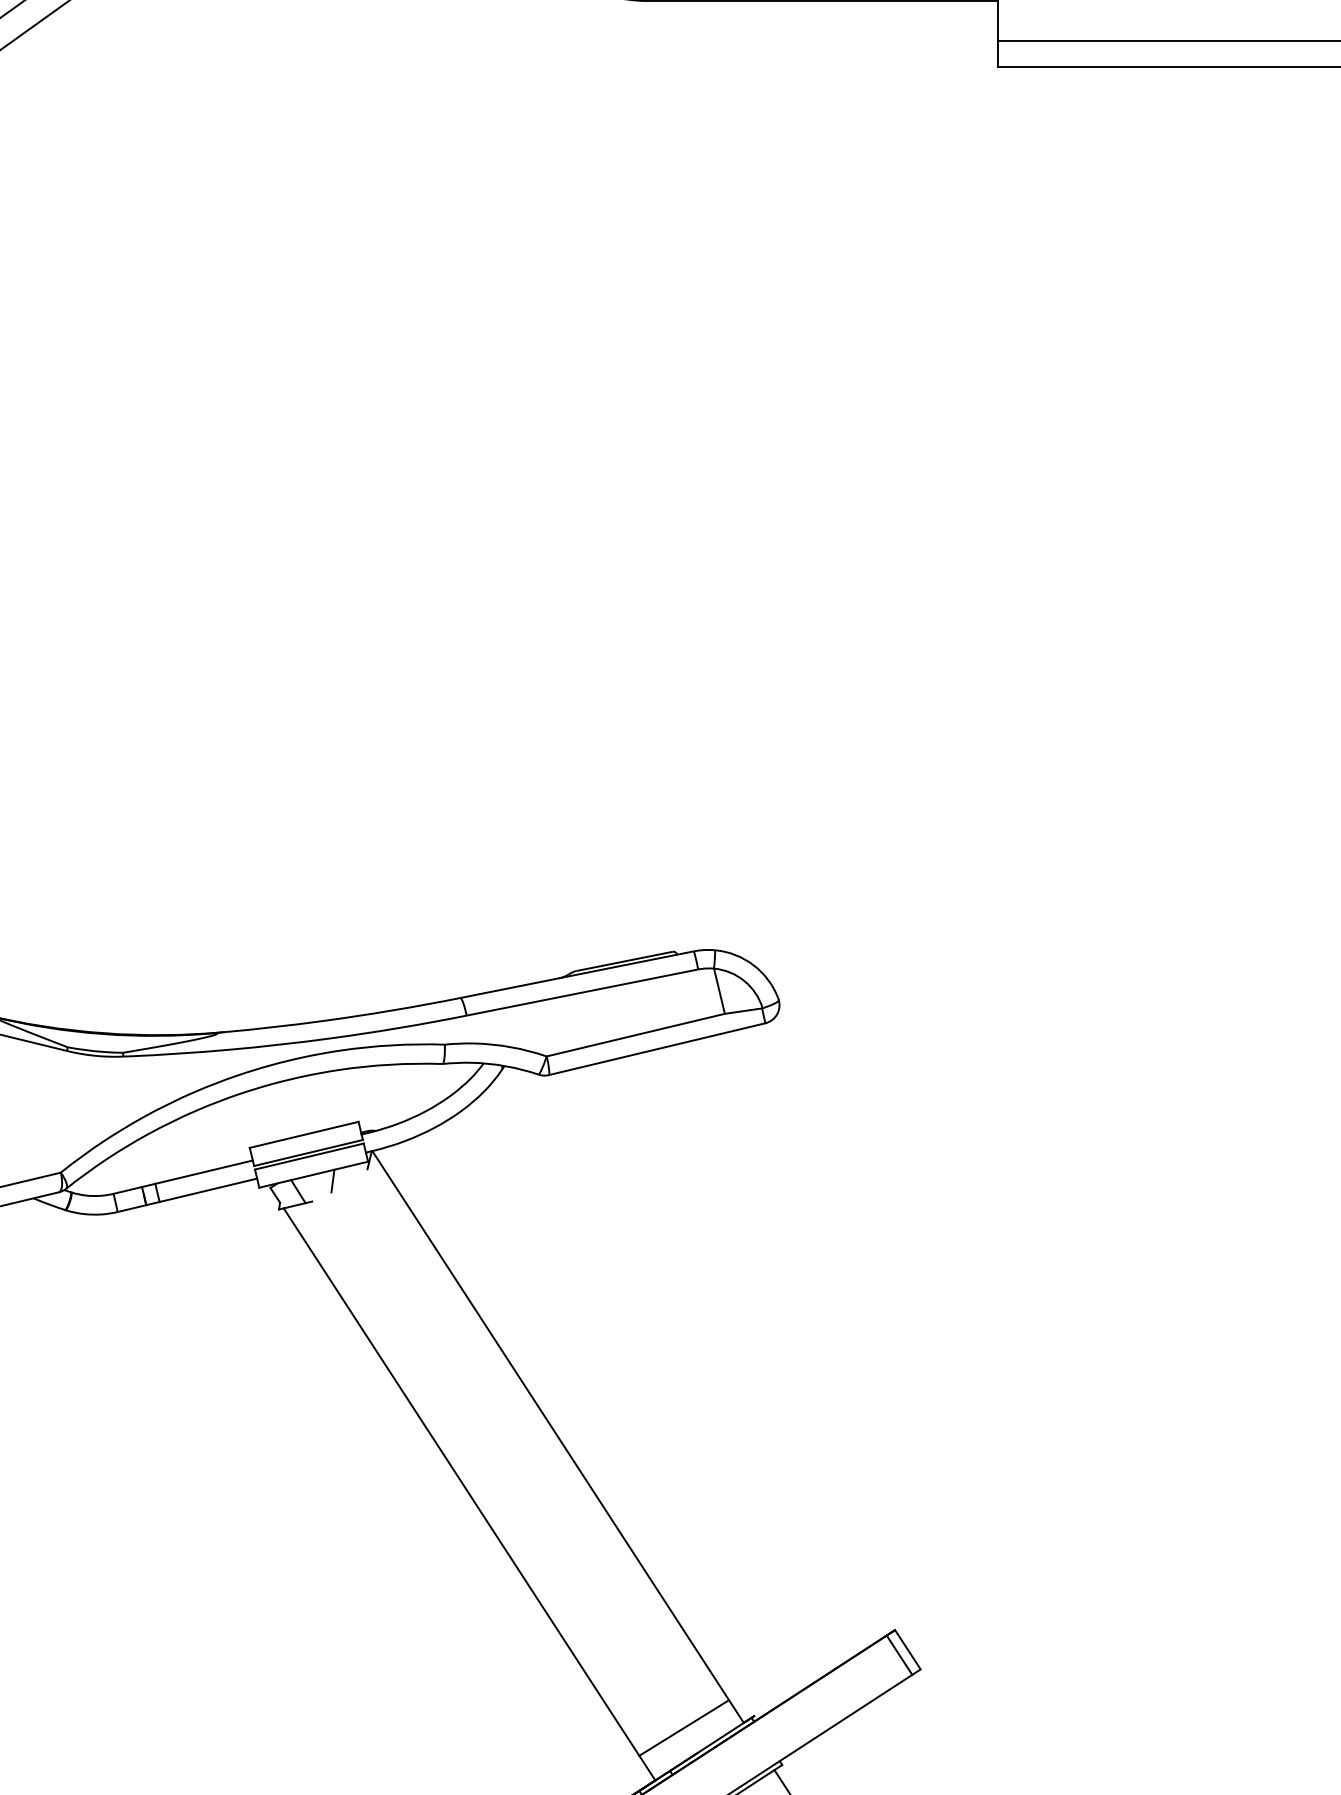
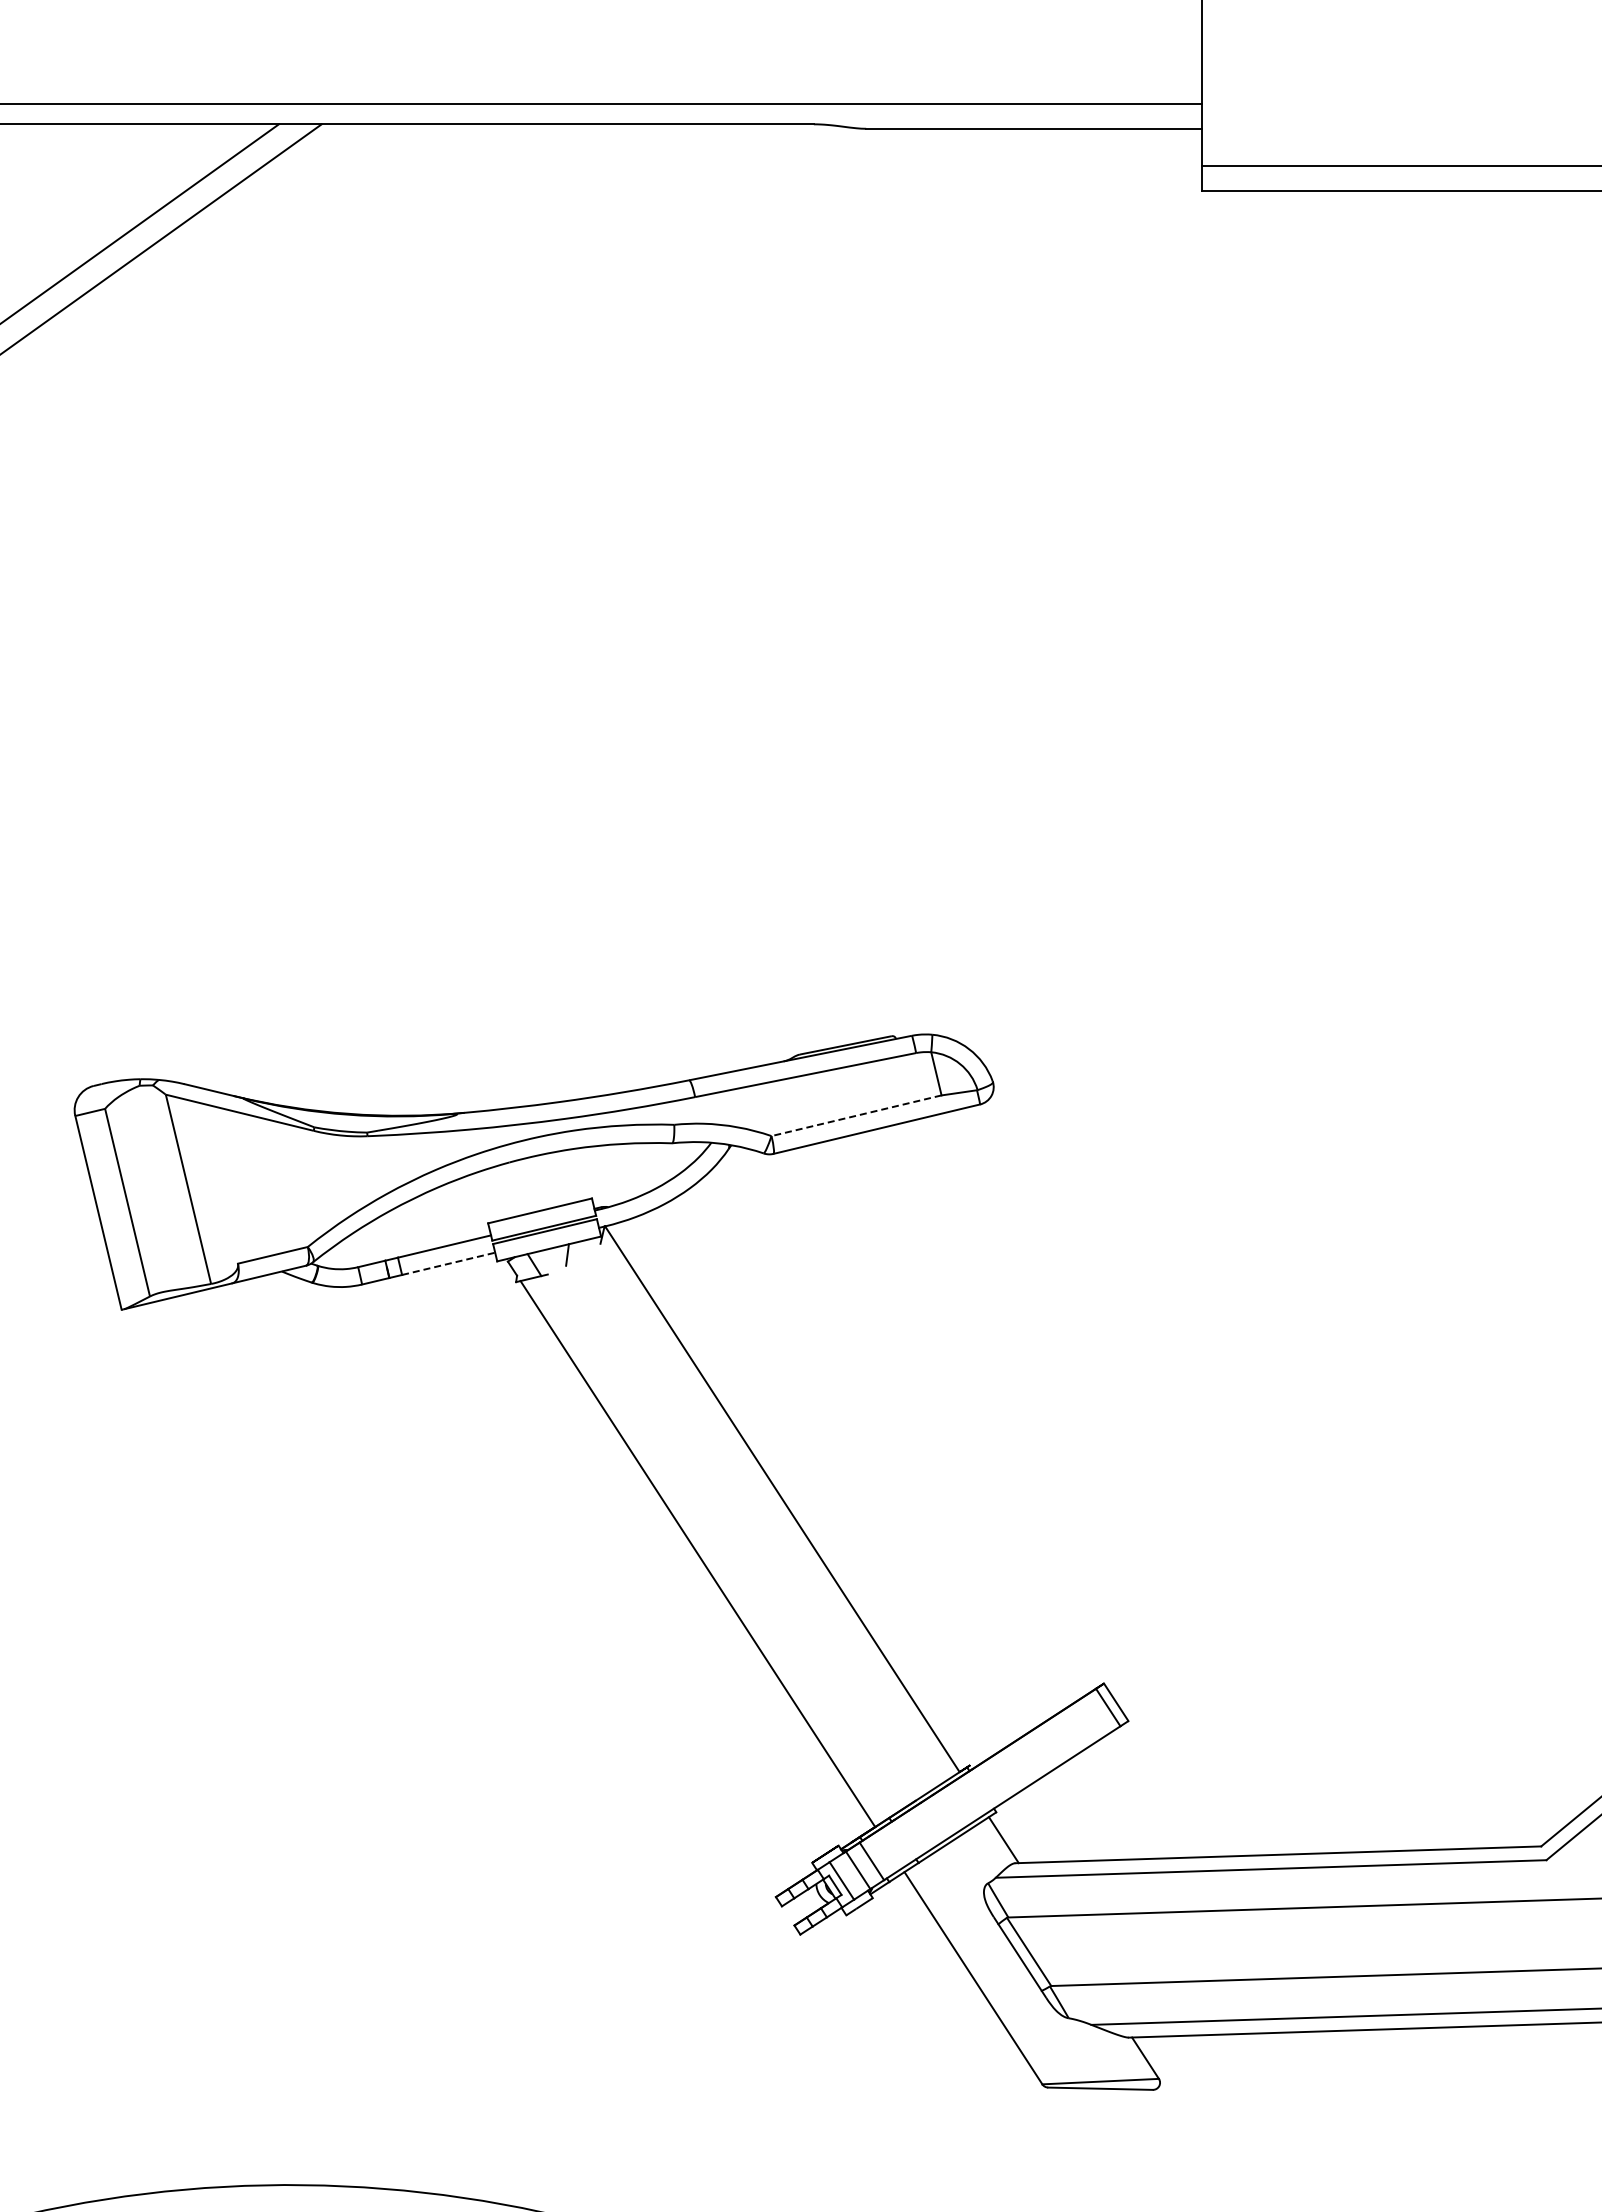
line: (635, 1034) -> (856, 1115), solid -> dashed
line: (208, 1189) -> (448, 1263), solid -> dashed
line: (683, 1727) -> (902, 1776), removed

